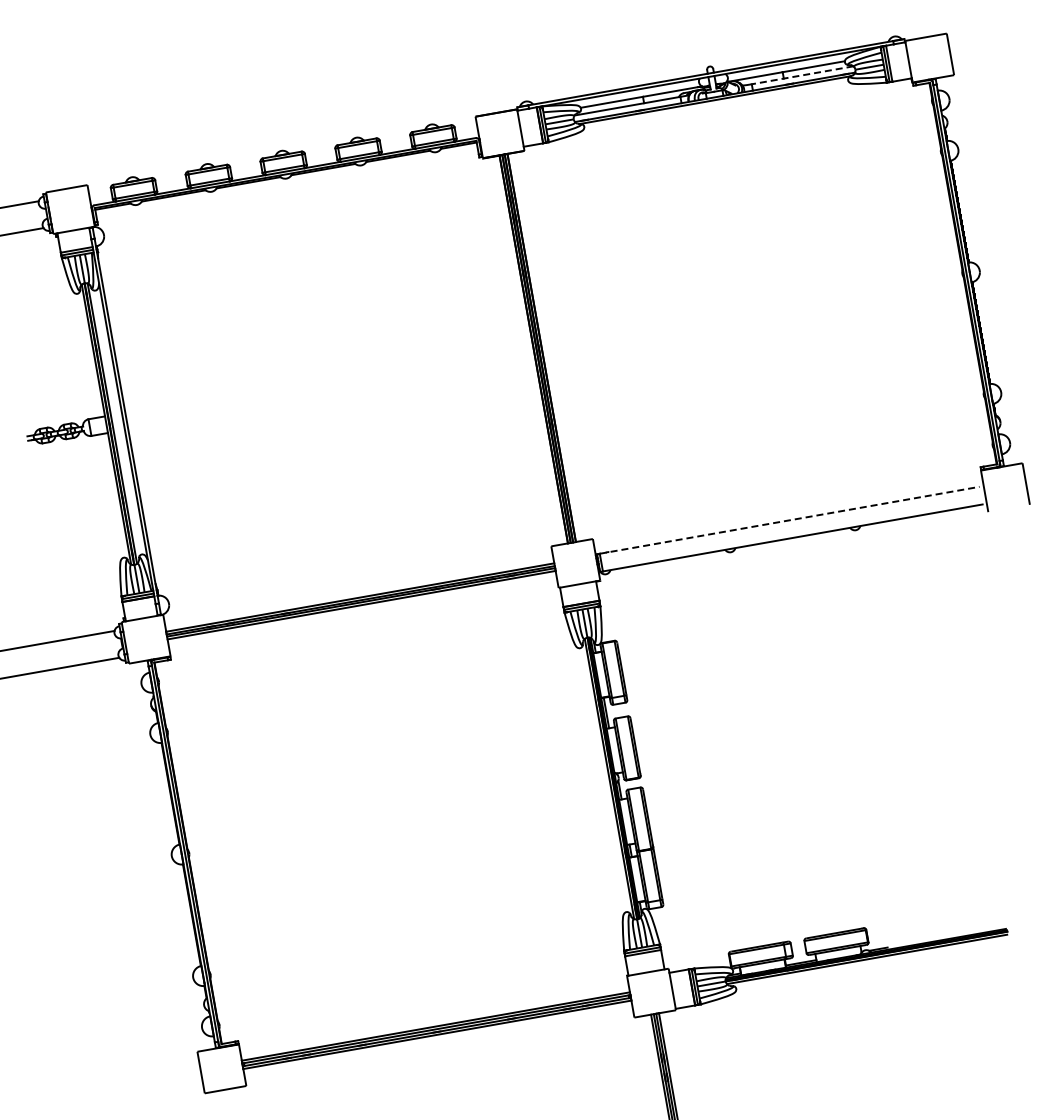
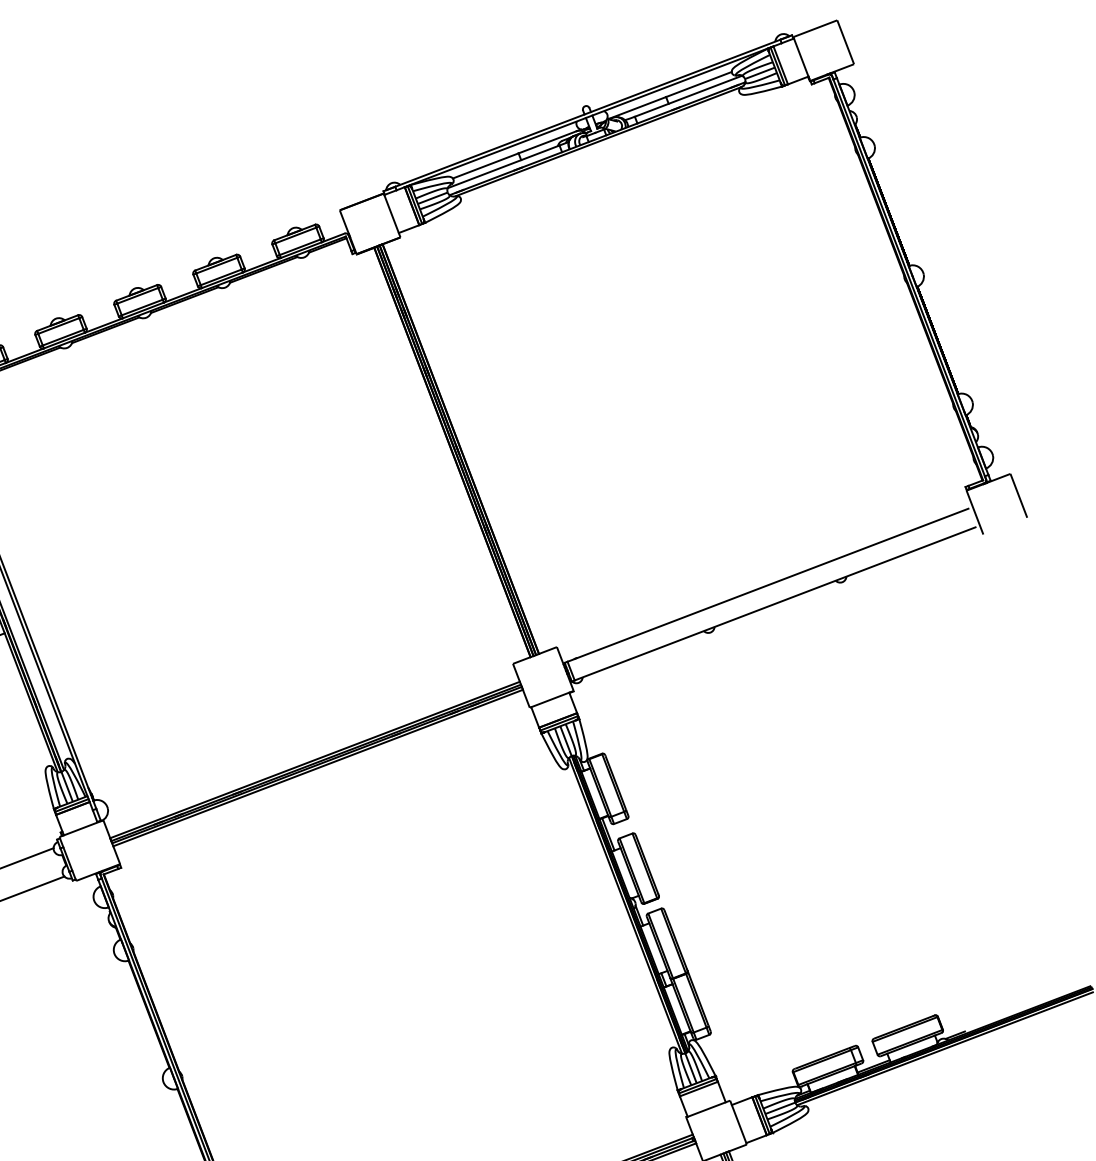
line: (802, 75) -> (688, 96), dashed -> solid
line: (789, 520) -> (767, 585), dashed -> solid

